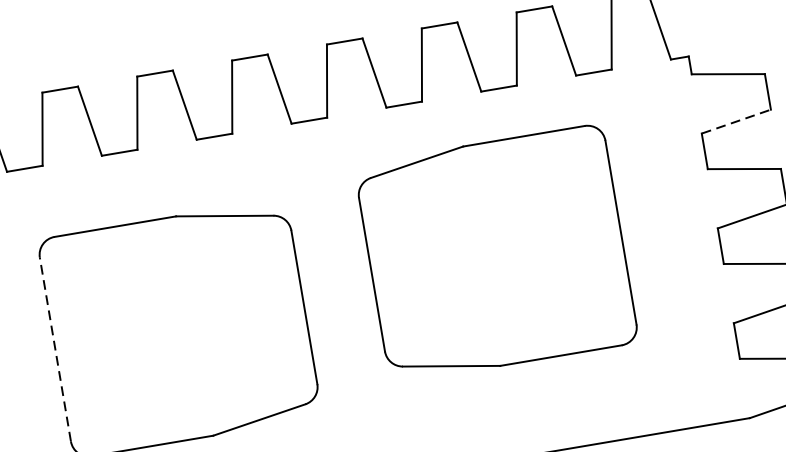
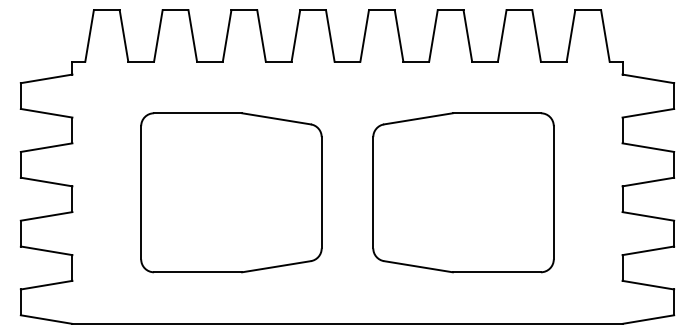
line: (736, 121) -> (648, 113), dashed -> solid
part: (496, 253) -> (463, 192), moved
line: (55, 349) -> (141, 192), dashed -> solid

